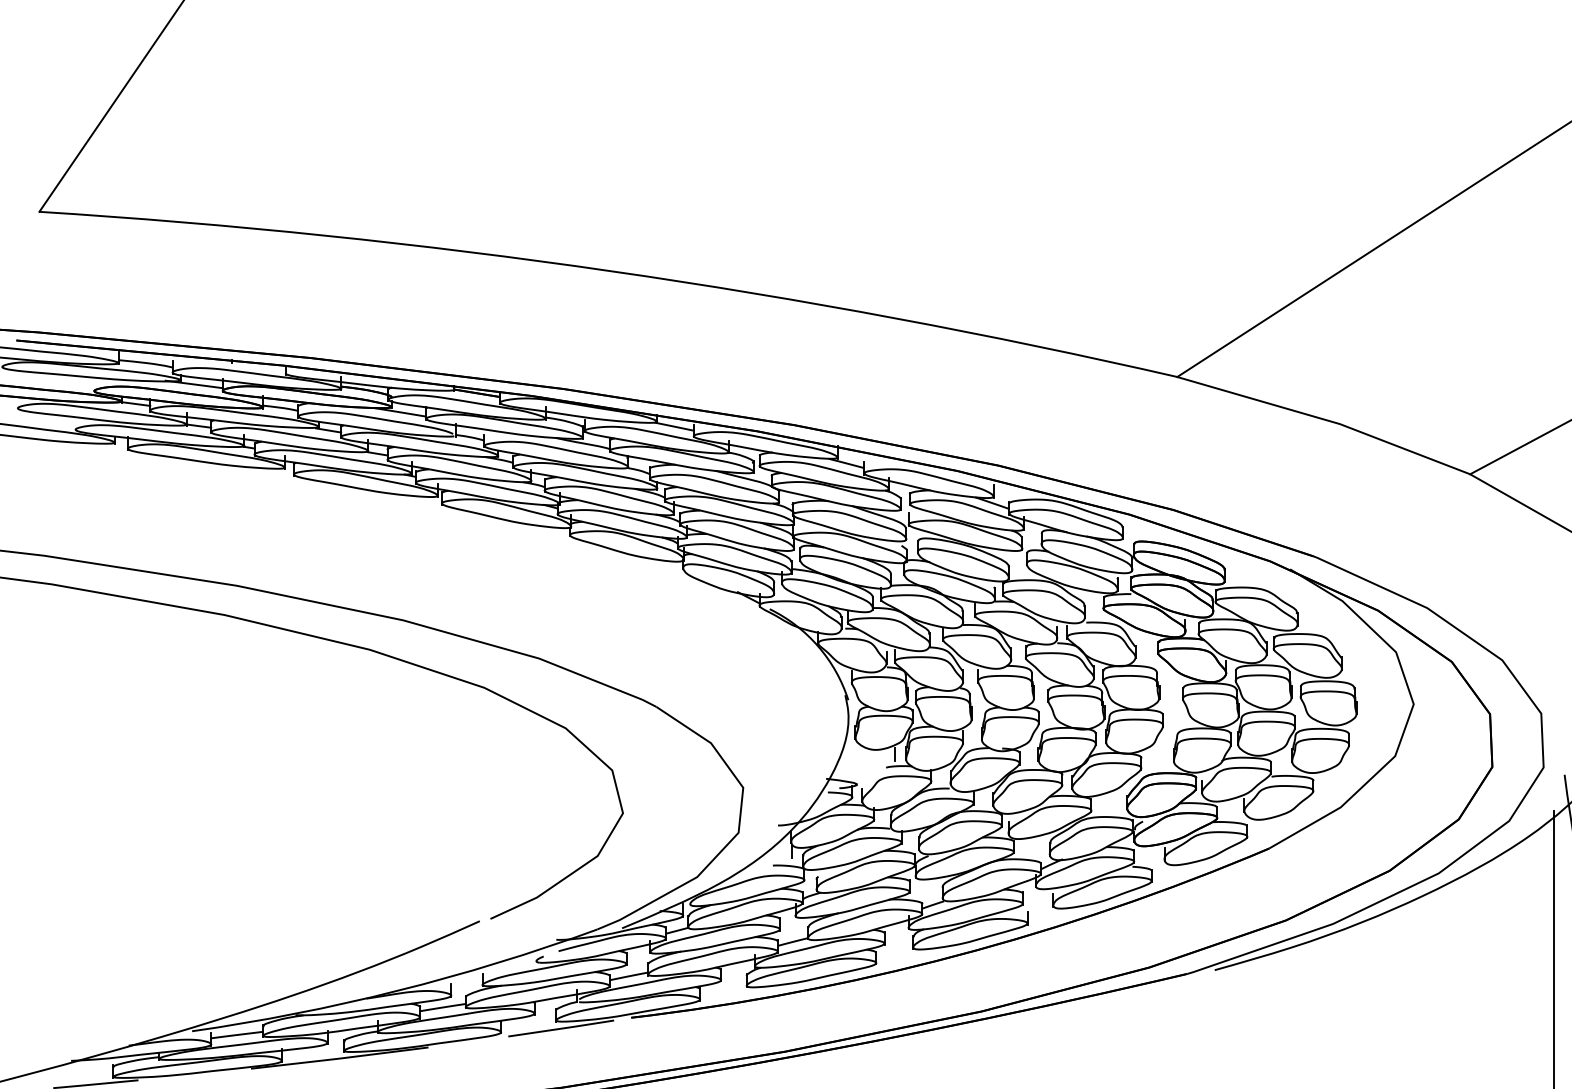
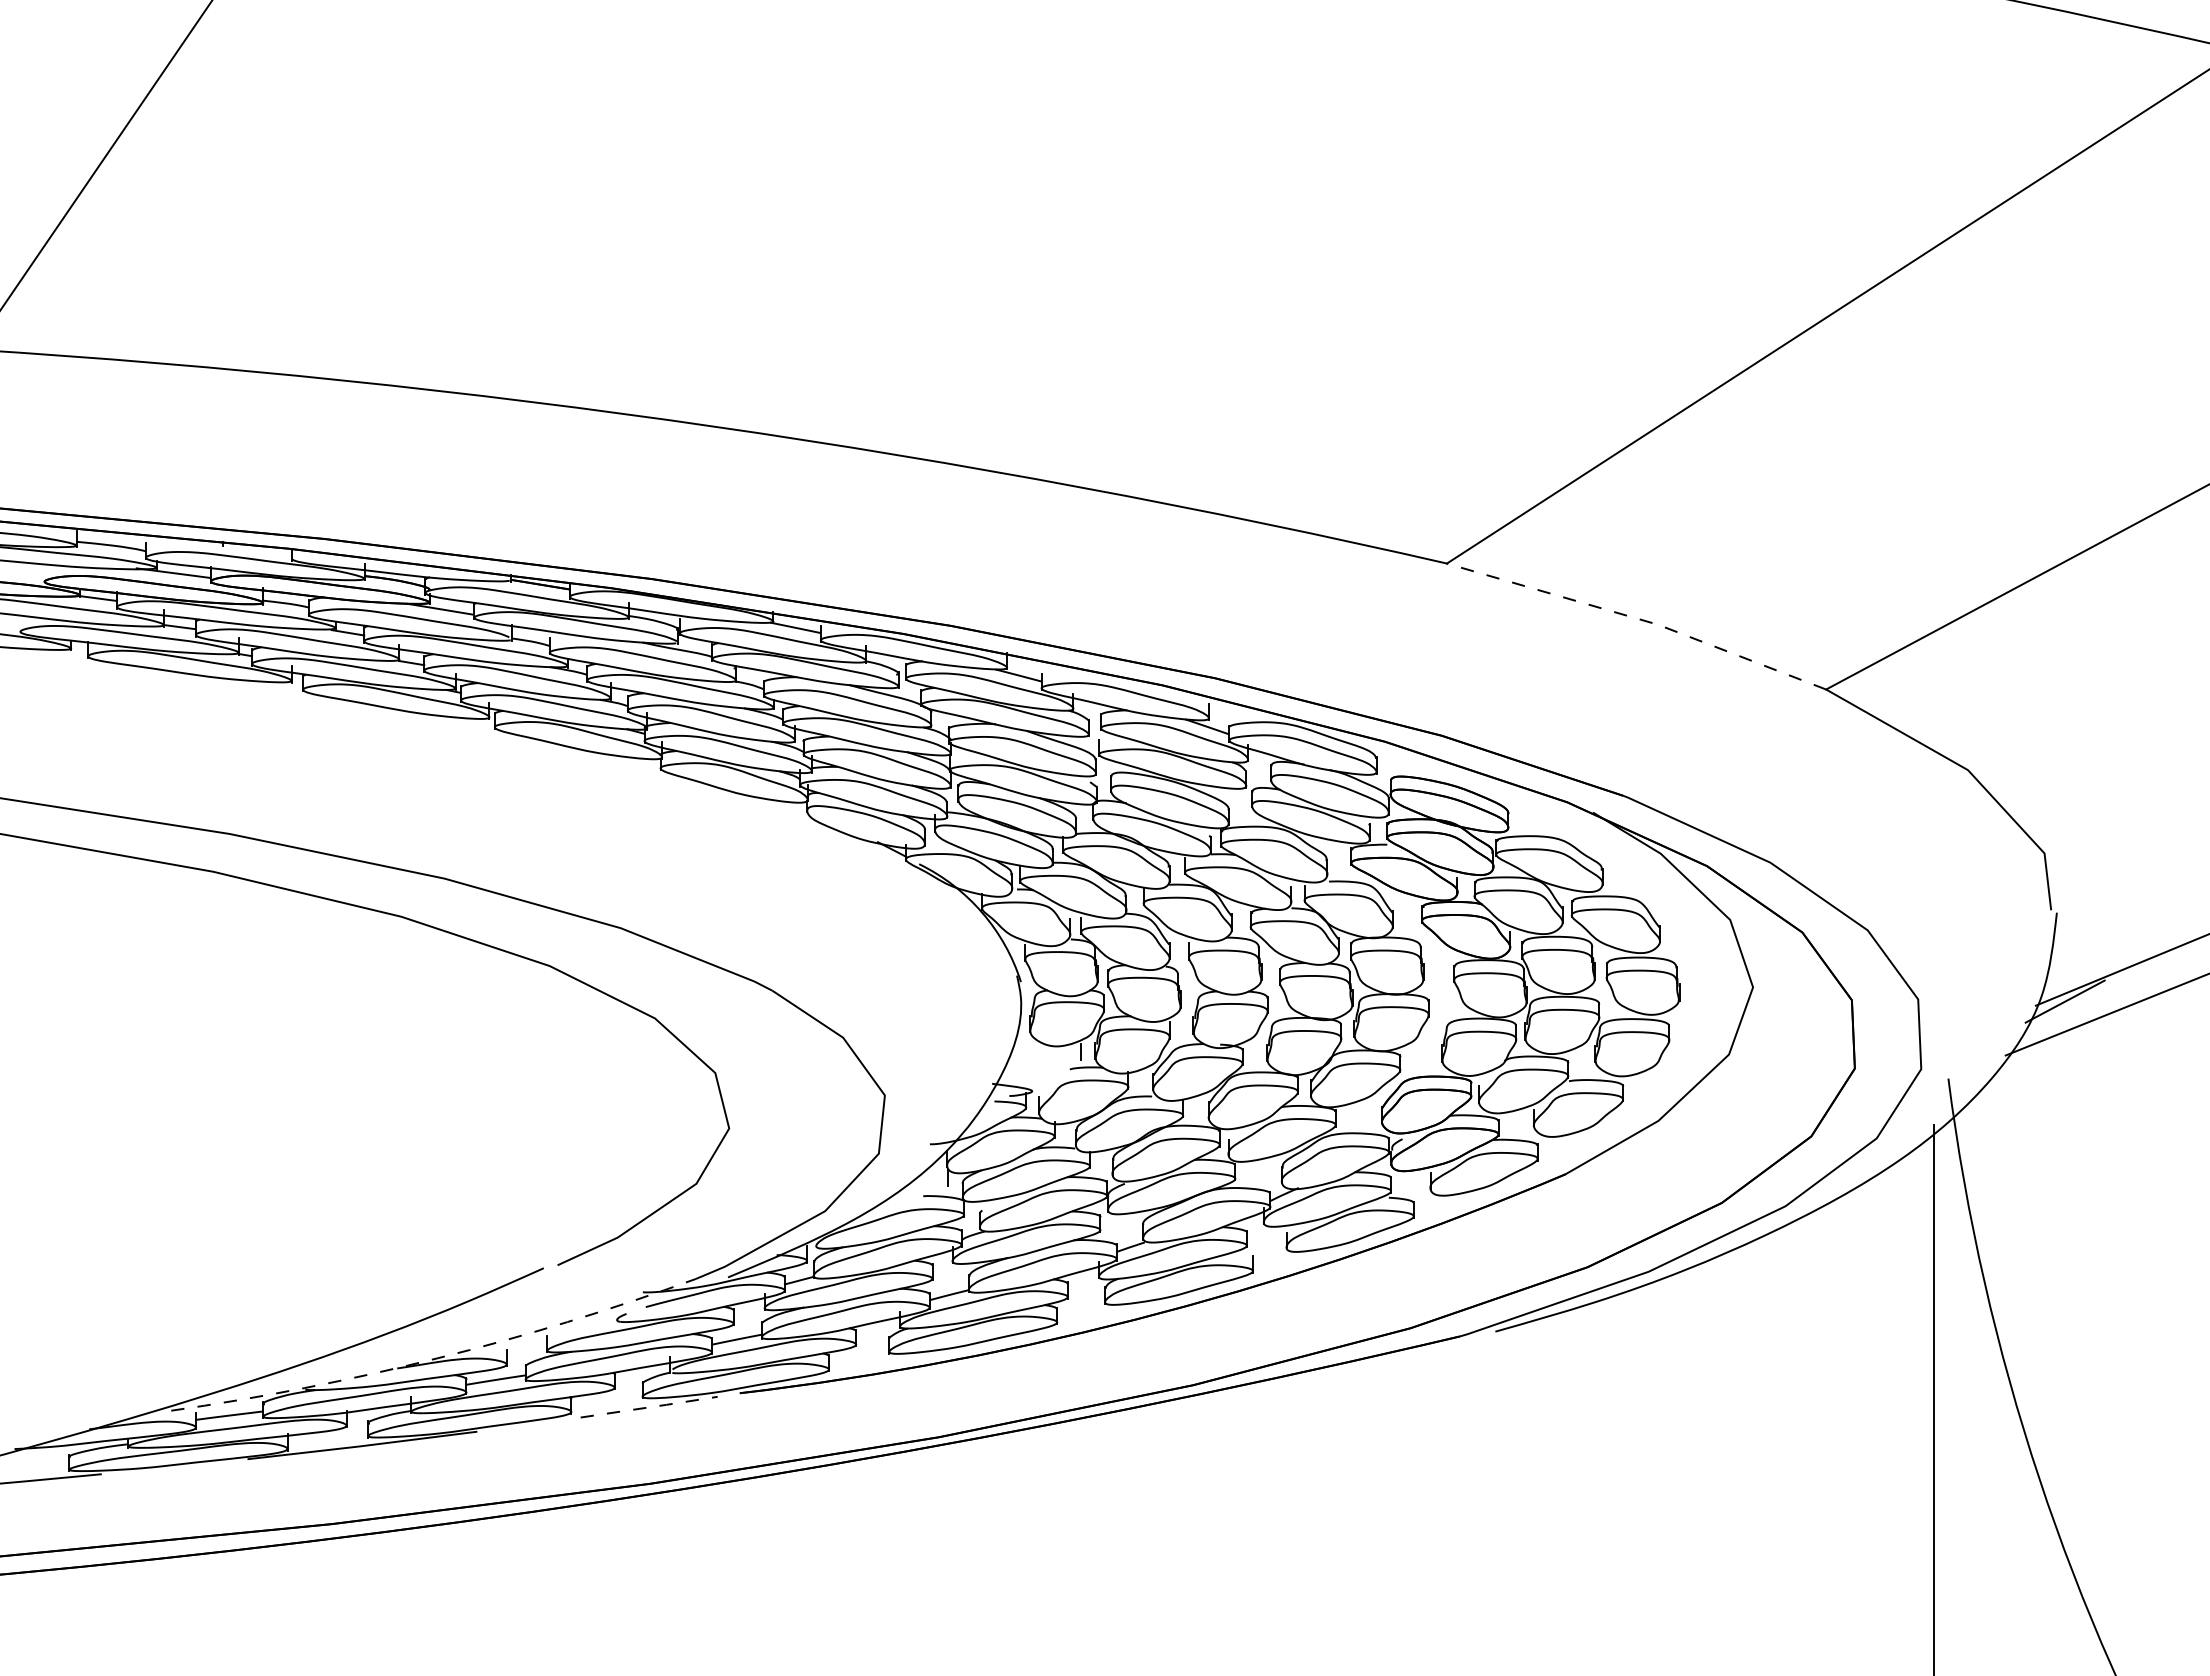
line: (1326, 420) -> (1639, 619), solid -> dashed
arc: (397, 990) -> (437, 1358), solid -> dashed
line: (561, 1028) -> (649, 1407), solid -> dashed

